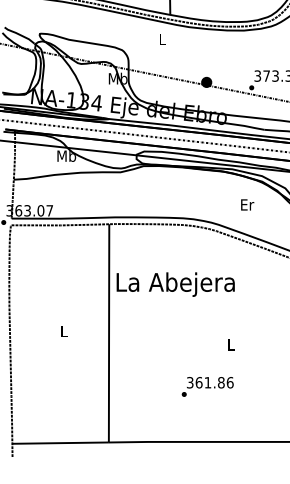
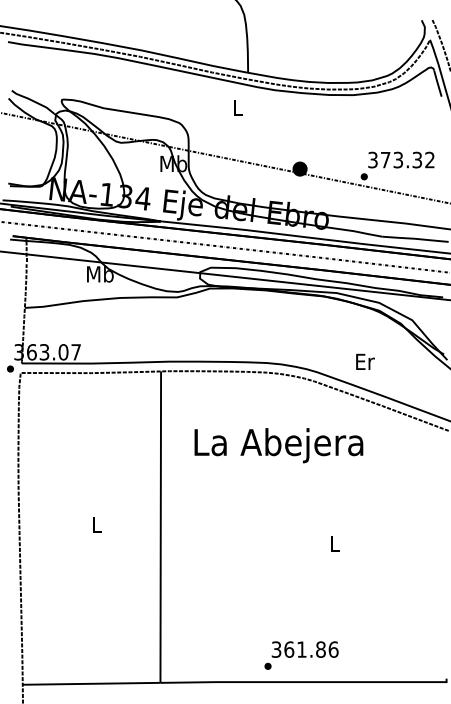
text: (247, 204) -> (365, 361), moved
text: (175, 284) -> (278, 445), moved
text: (207, 386) -> (301, 655), moved

